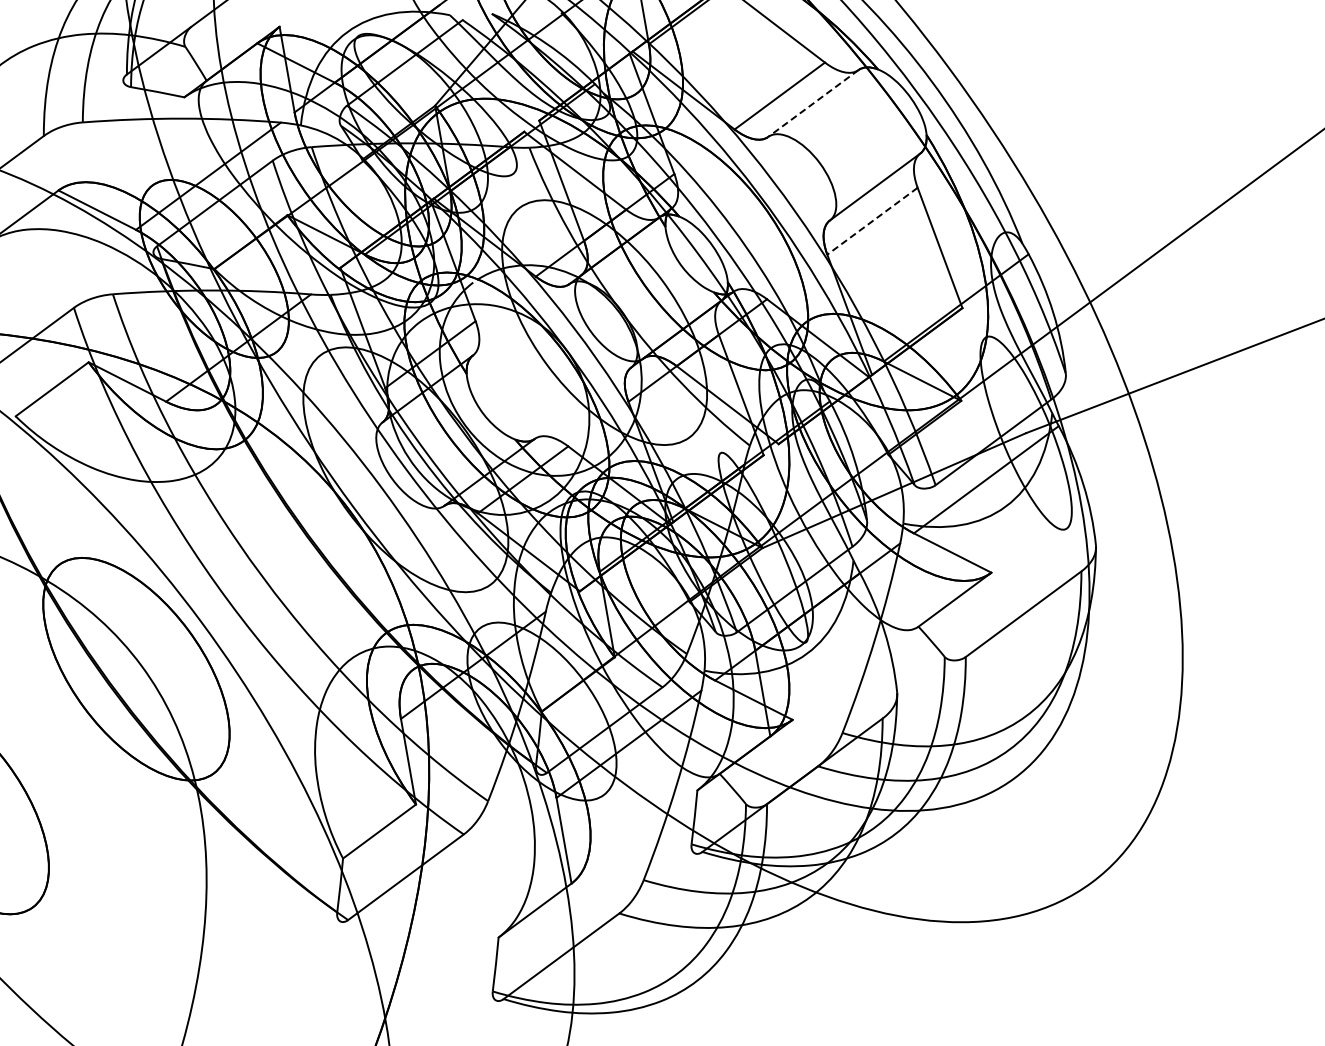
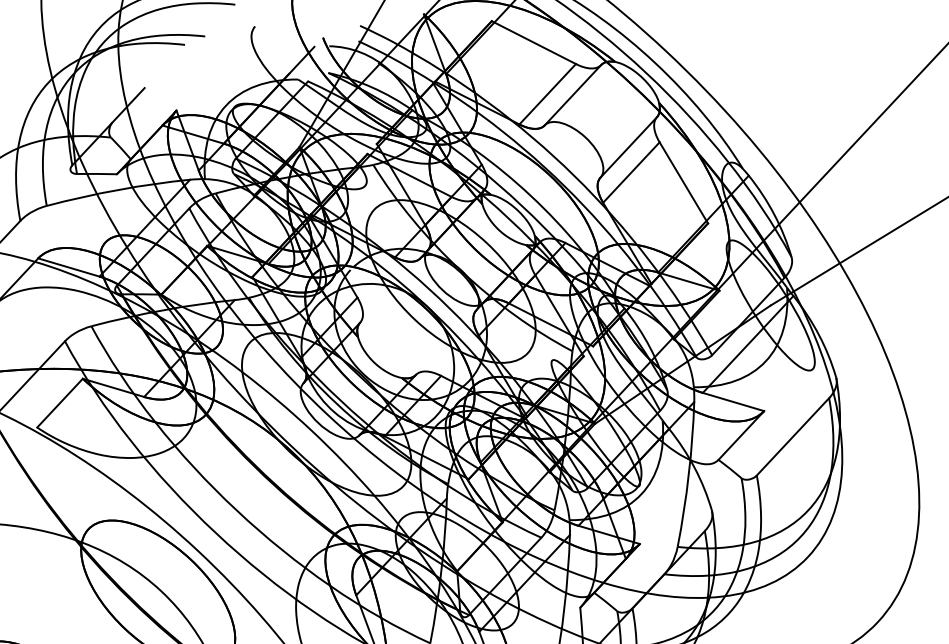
line: (812, 103) -> (572, 95), dashed -> solid
line: (872, 221) -> (631, 172), dashed -> solid

